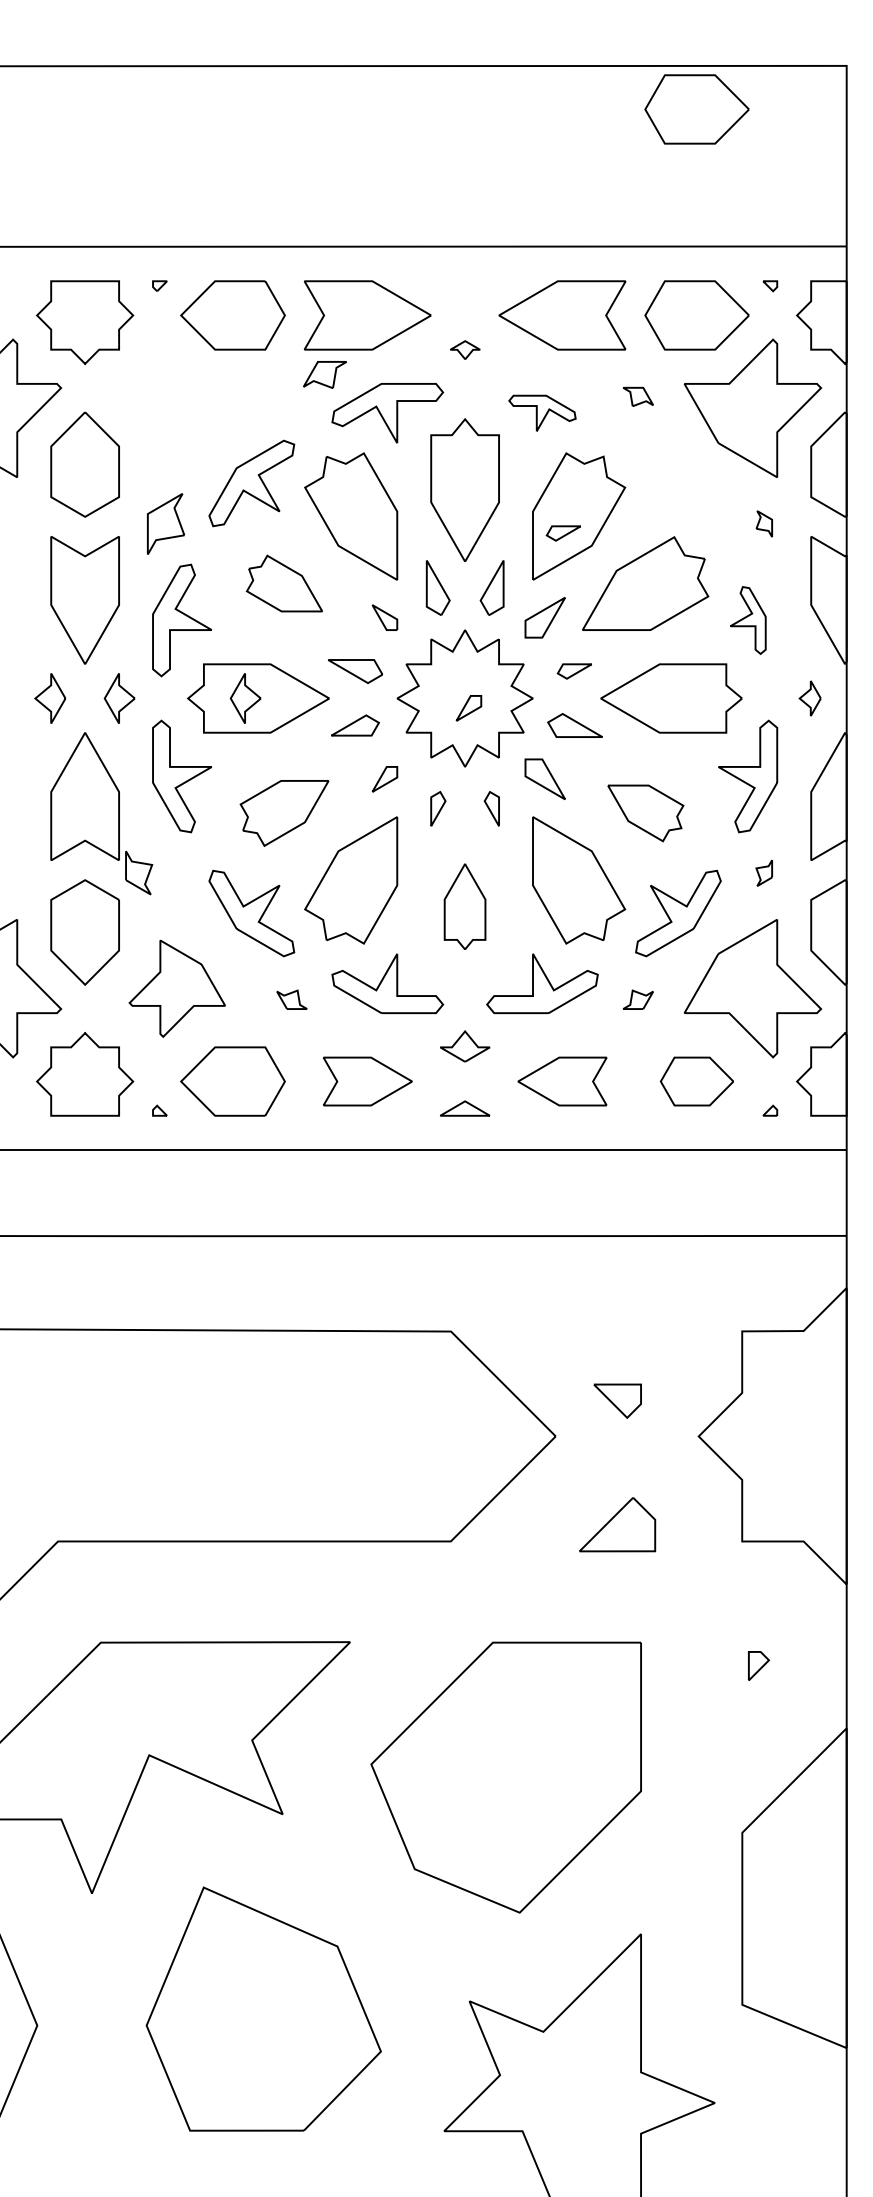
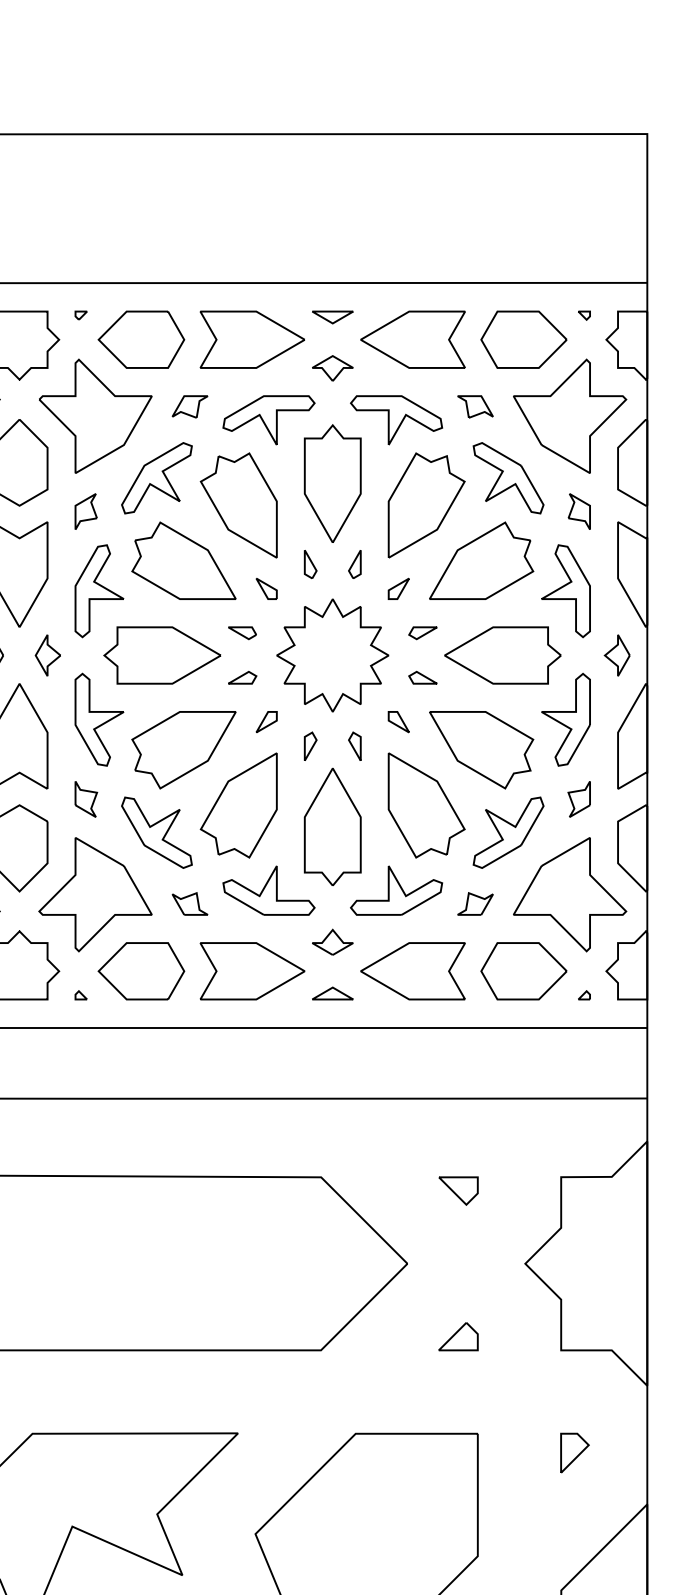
part: (696, 109) -> (523, 169), removed
part: (465, 288) -> (333, 317), added
part: (465, 349) -> (333, 367), size x1.67
part: (324, 374) -> (189, 406), moved
part: (638, 396) -> (475, 406), size x1.43
part: (177, 407) -> (95, 415), added
part: (542, 413) -> (396, 420), size x1.67
part: (678, 483) -> (508, 478), added
part: (165, 523) -> (85, 511), size x0.71
part: (764, 523) -> (579, 511), size x1.67
part: (562, 533) -> (413, 519), removed
part: (284, 583) -> (183, 560), size x1.67
part: (438, 587) -> (310, 564), size x0.62
part: (491, 587) -> (354, 564), size x0.62
part: (545, 617) -> (399, 588), size x0.62
part: (748, 620) -> (566, 591), size x1.67
part: (355, 671) -> (242, 633), size x0.62
part: (245, 698) -> (151, 655), removed
part: (809, 698) -> (616, 655), size x1.43
part: (468, 708) -> (335, 663), removed
part: (355, 725) -> (242, 677), size x0.71
part: (573, 725) -> (422, 677), size x0.62
part: (545, 779) -> (399, 722), size x0.62
part: (284, 813) -> (183, 750), size x1.43
part: (645, 813) -> (481, 750), size x1.67
part: (139, 873) -> (86, 799), moved
part: (764, 873) -> (579, 799), size x1.67
part: (464, 906) -> (332, 826), size x1.67
part: (177, 988) -> (95, 894), size x1.43
part: (291, 999) -> (189, 903), size x1.43
part: (638, 999) -> (475, 903), size x1.43
part: (367, 1081) -> (252, 971), size x1.43
part: (562, 1081) -> (413, 971), size x1.43
part: (696, 1081) -> (523, 971), size x1.43
part: (617, 1400) -> (458, 1190), moved
part: (617, 1524) -> (458, 1336), size x0.62
part: (758, 1665) -> (574, 1452), size x1.67

